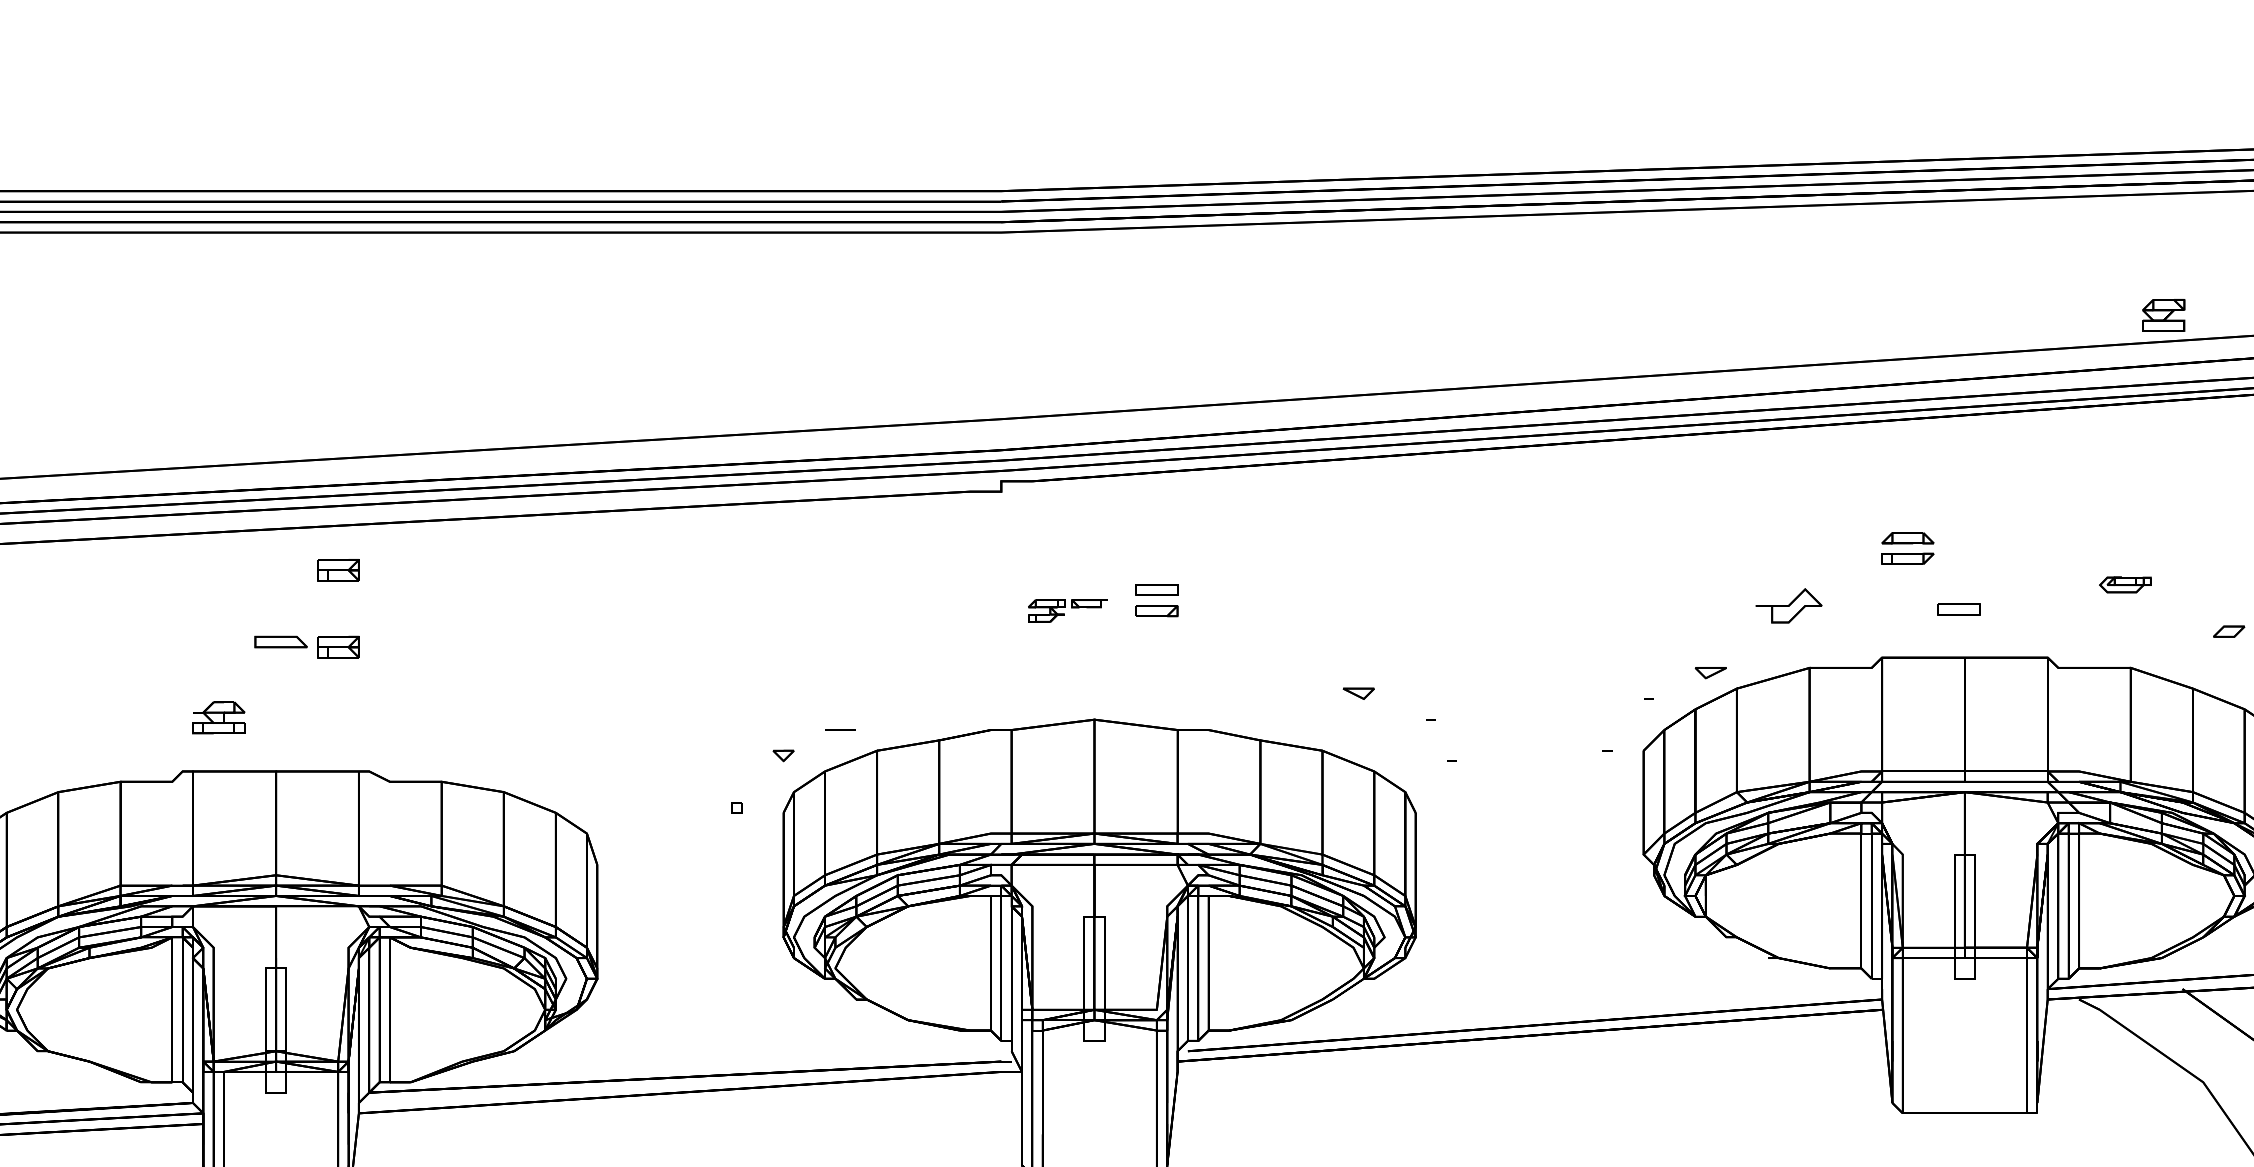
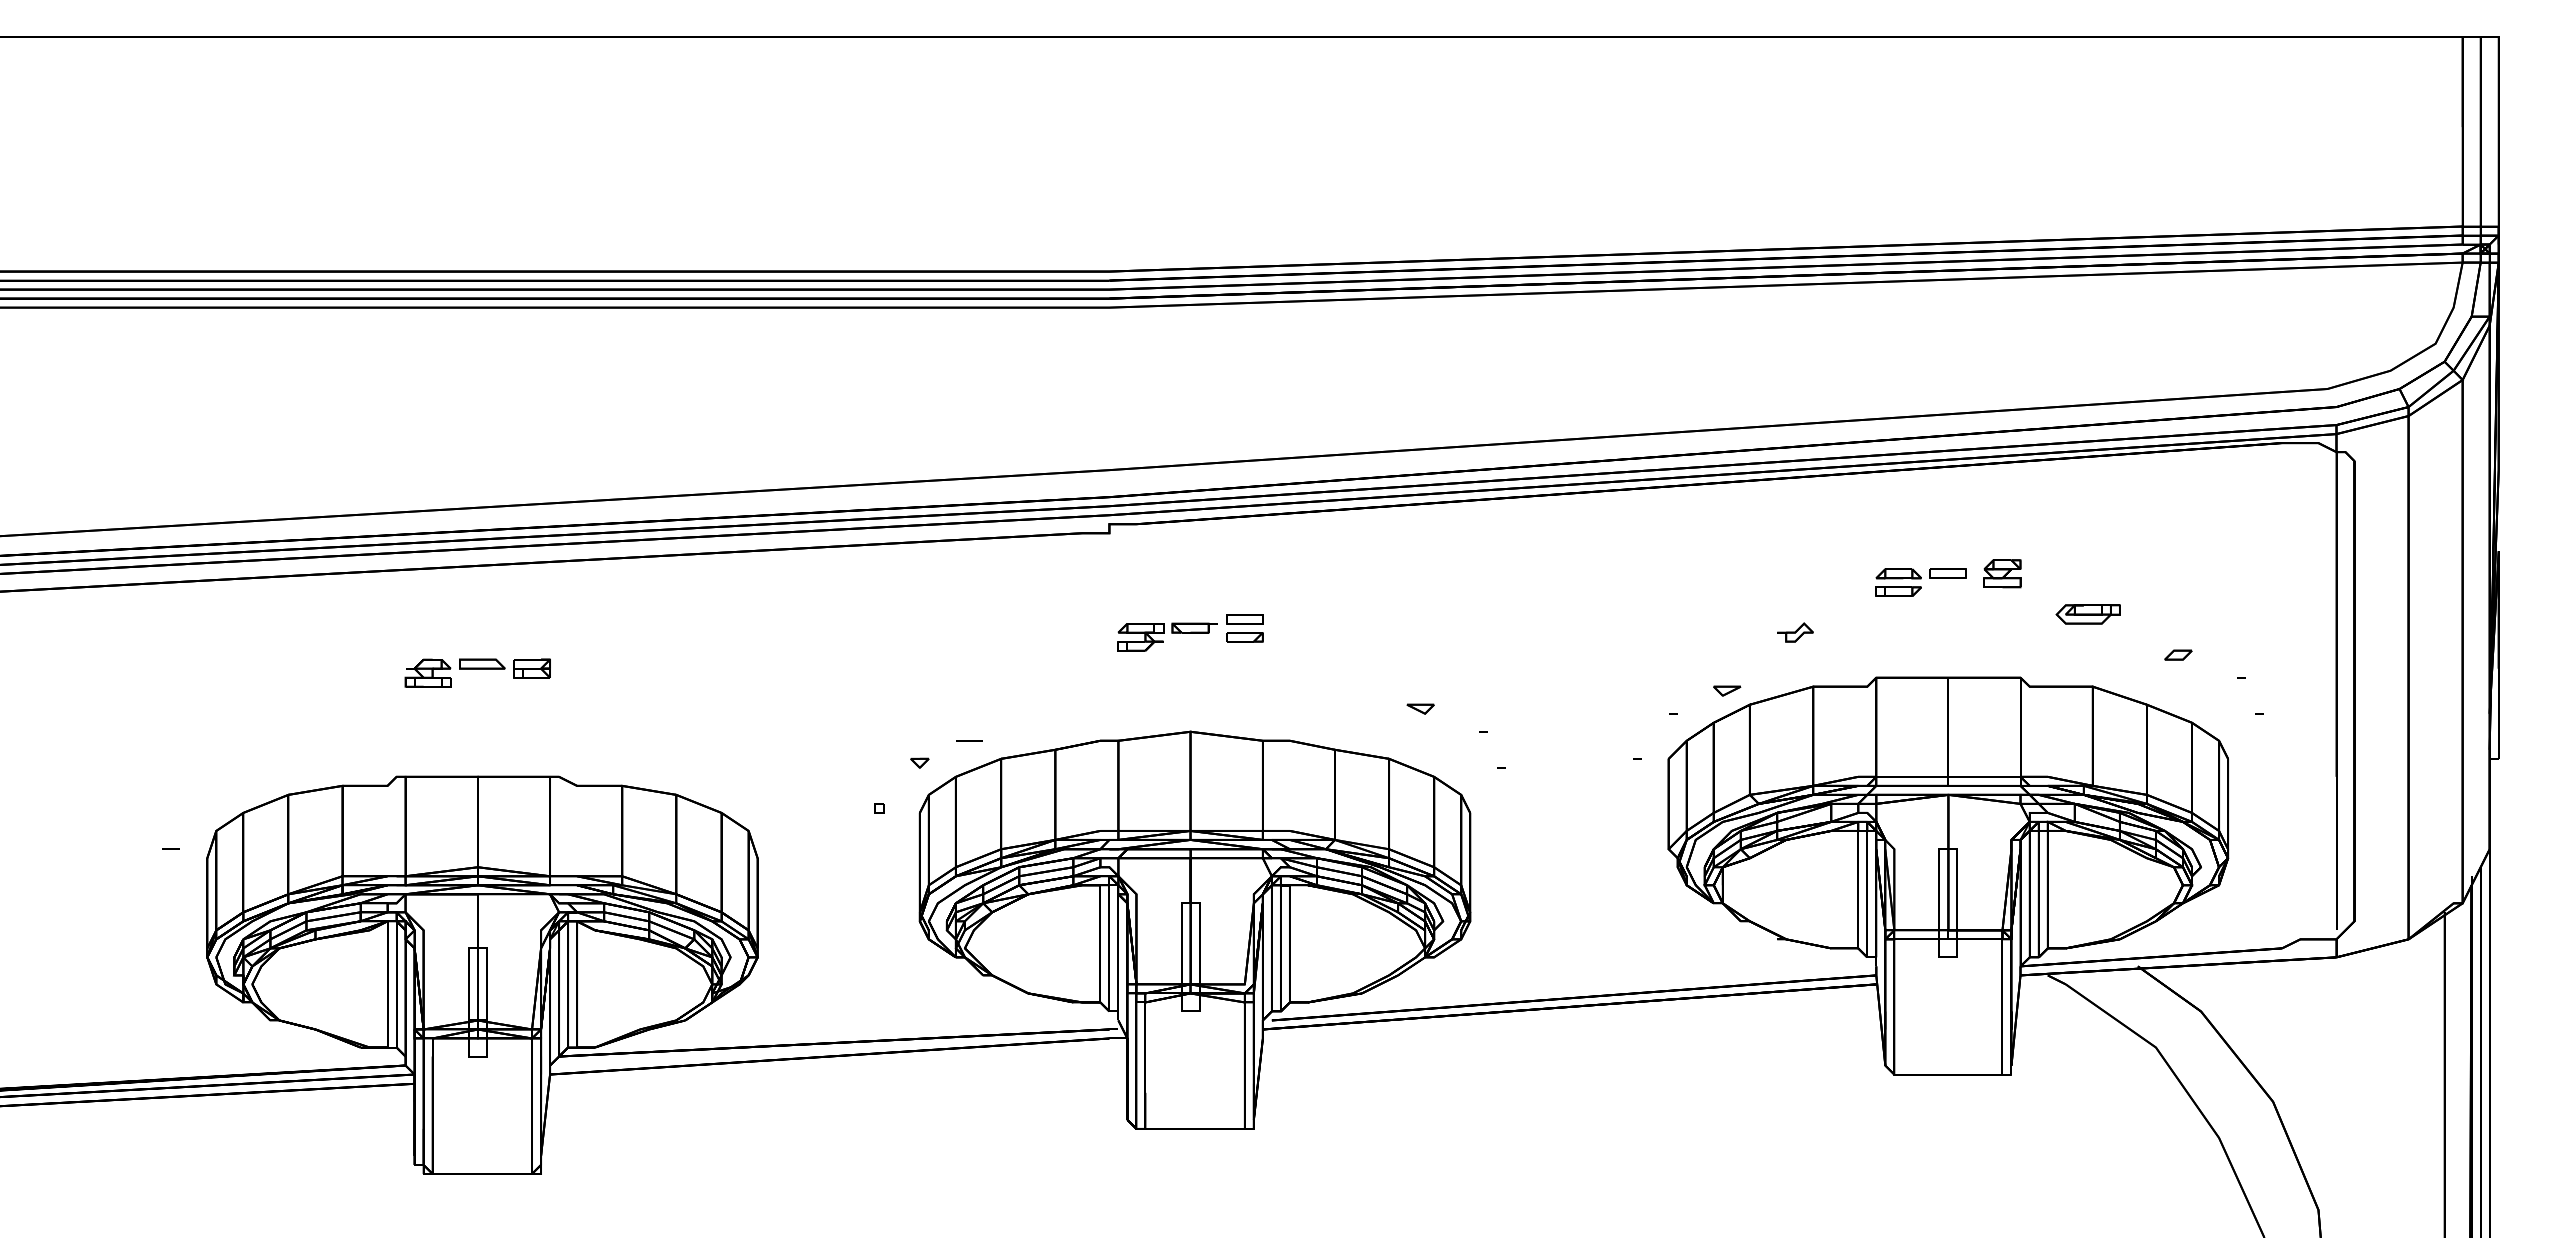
part: (2163, 315) -> (2002, 573), moved
part: (337, 570) -> (531, 601), removed
part: (2124, 584) -> (2087, 614), size x1.43
part: (1789, 605) -> (1795, 632), size x0.62
part: (1958, 609) -> (1947, 573), moved
part: (1068, 610) -> (1167, 636), size x1.43
part: (218, 717) -> (427, 672), moved

